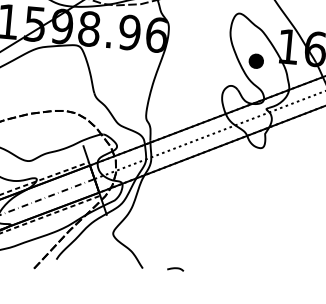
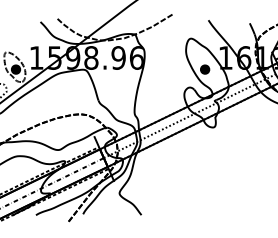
line: (175, 269) -> (163, 213), removed

